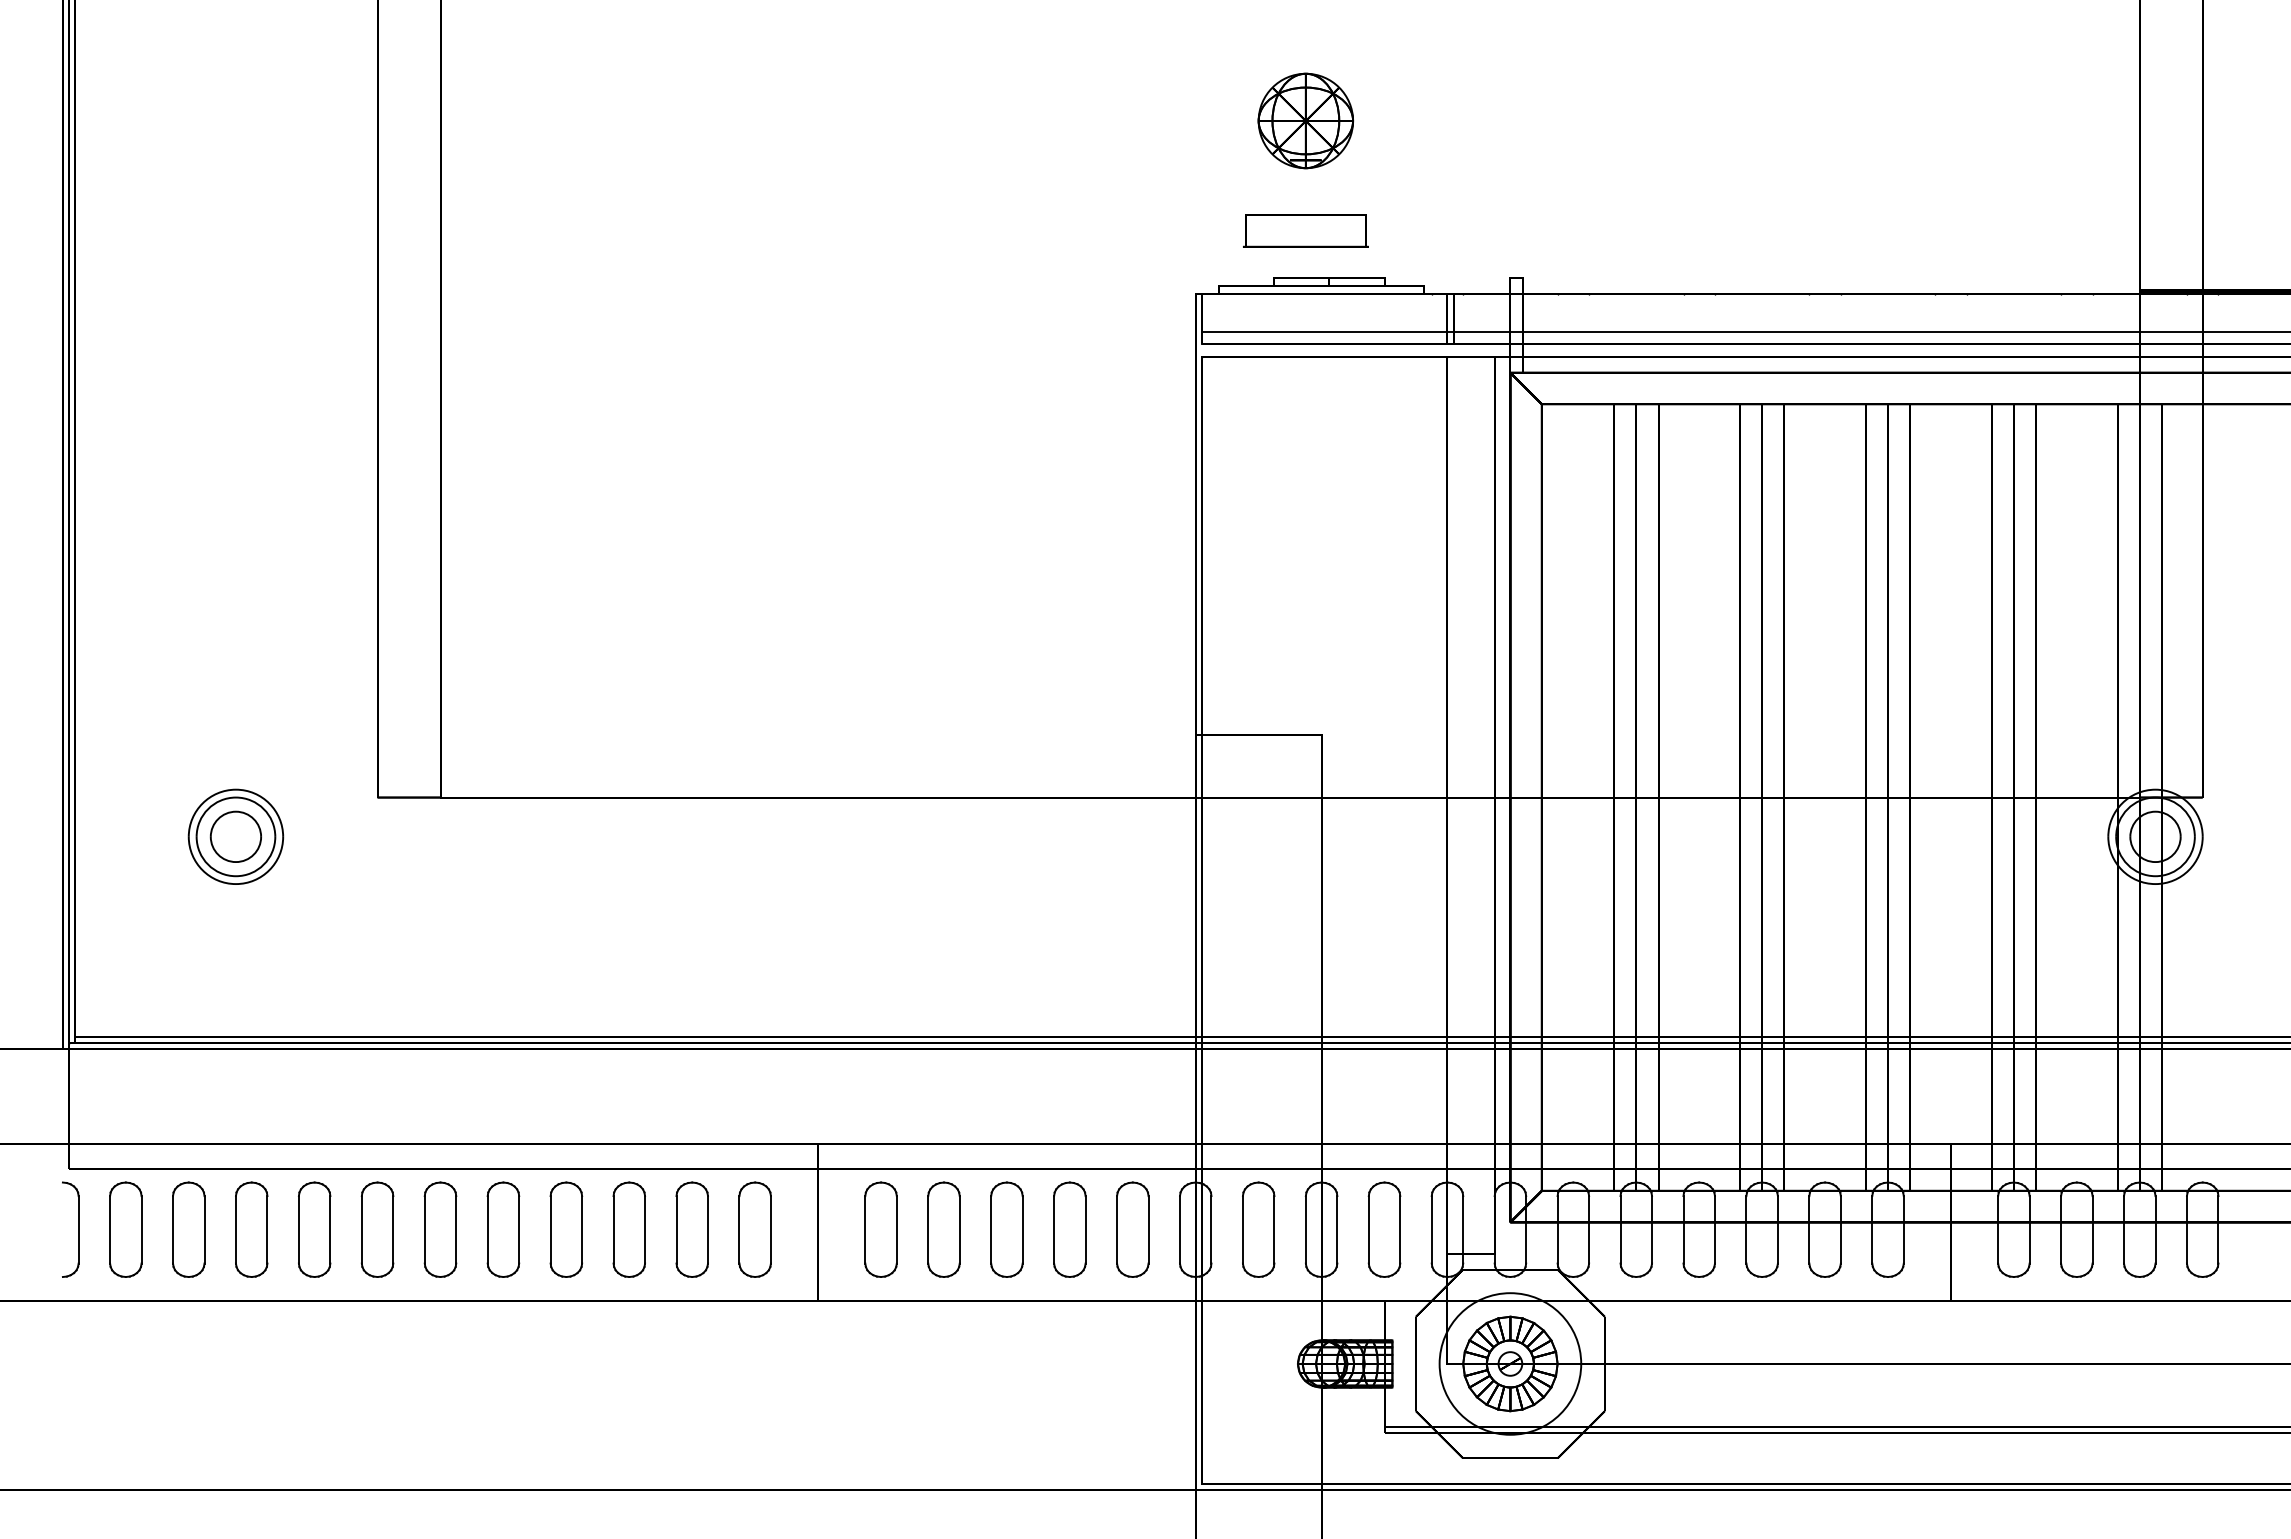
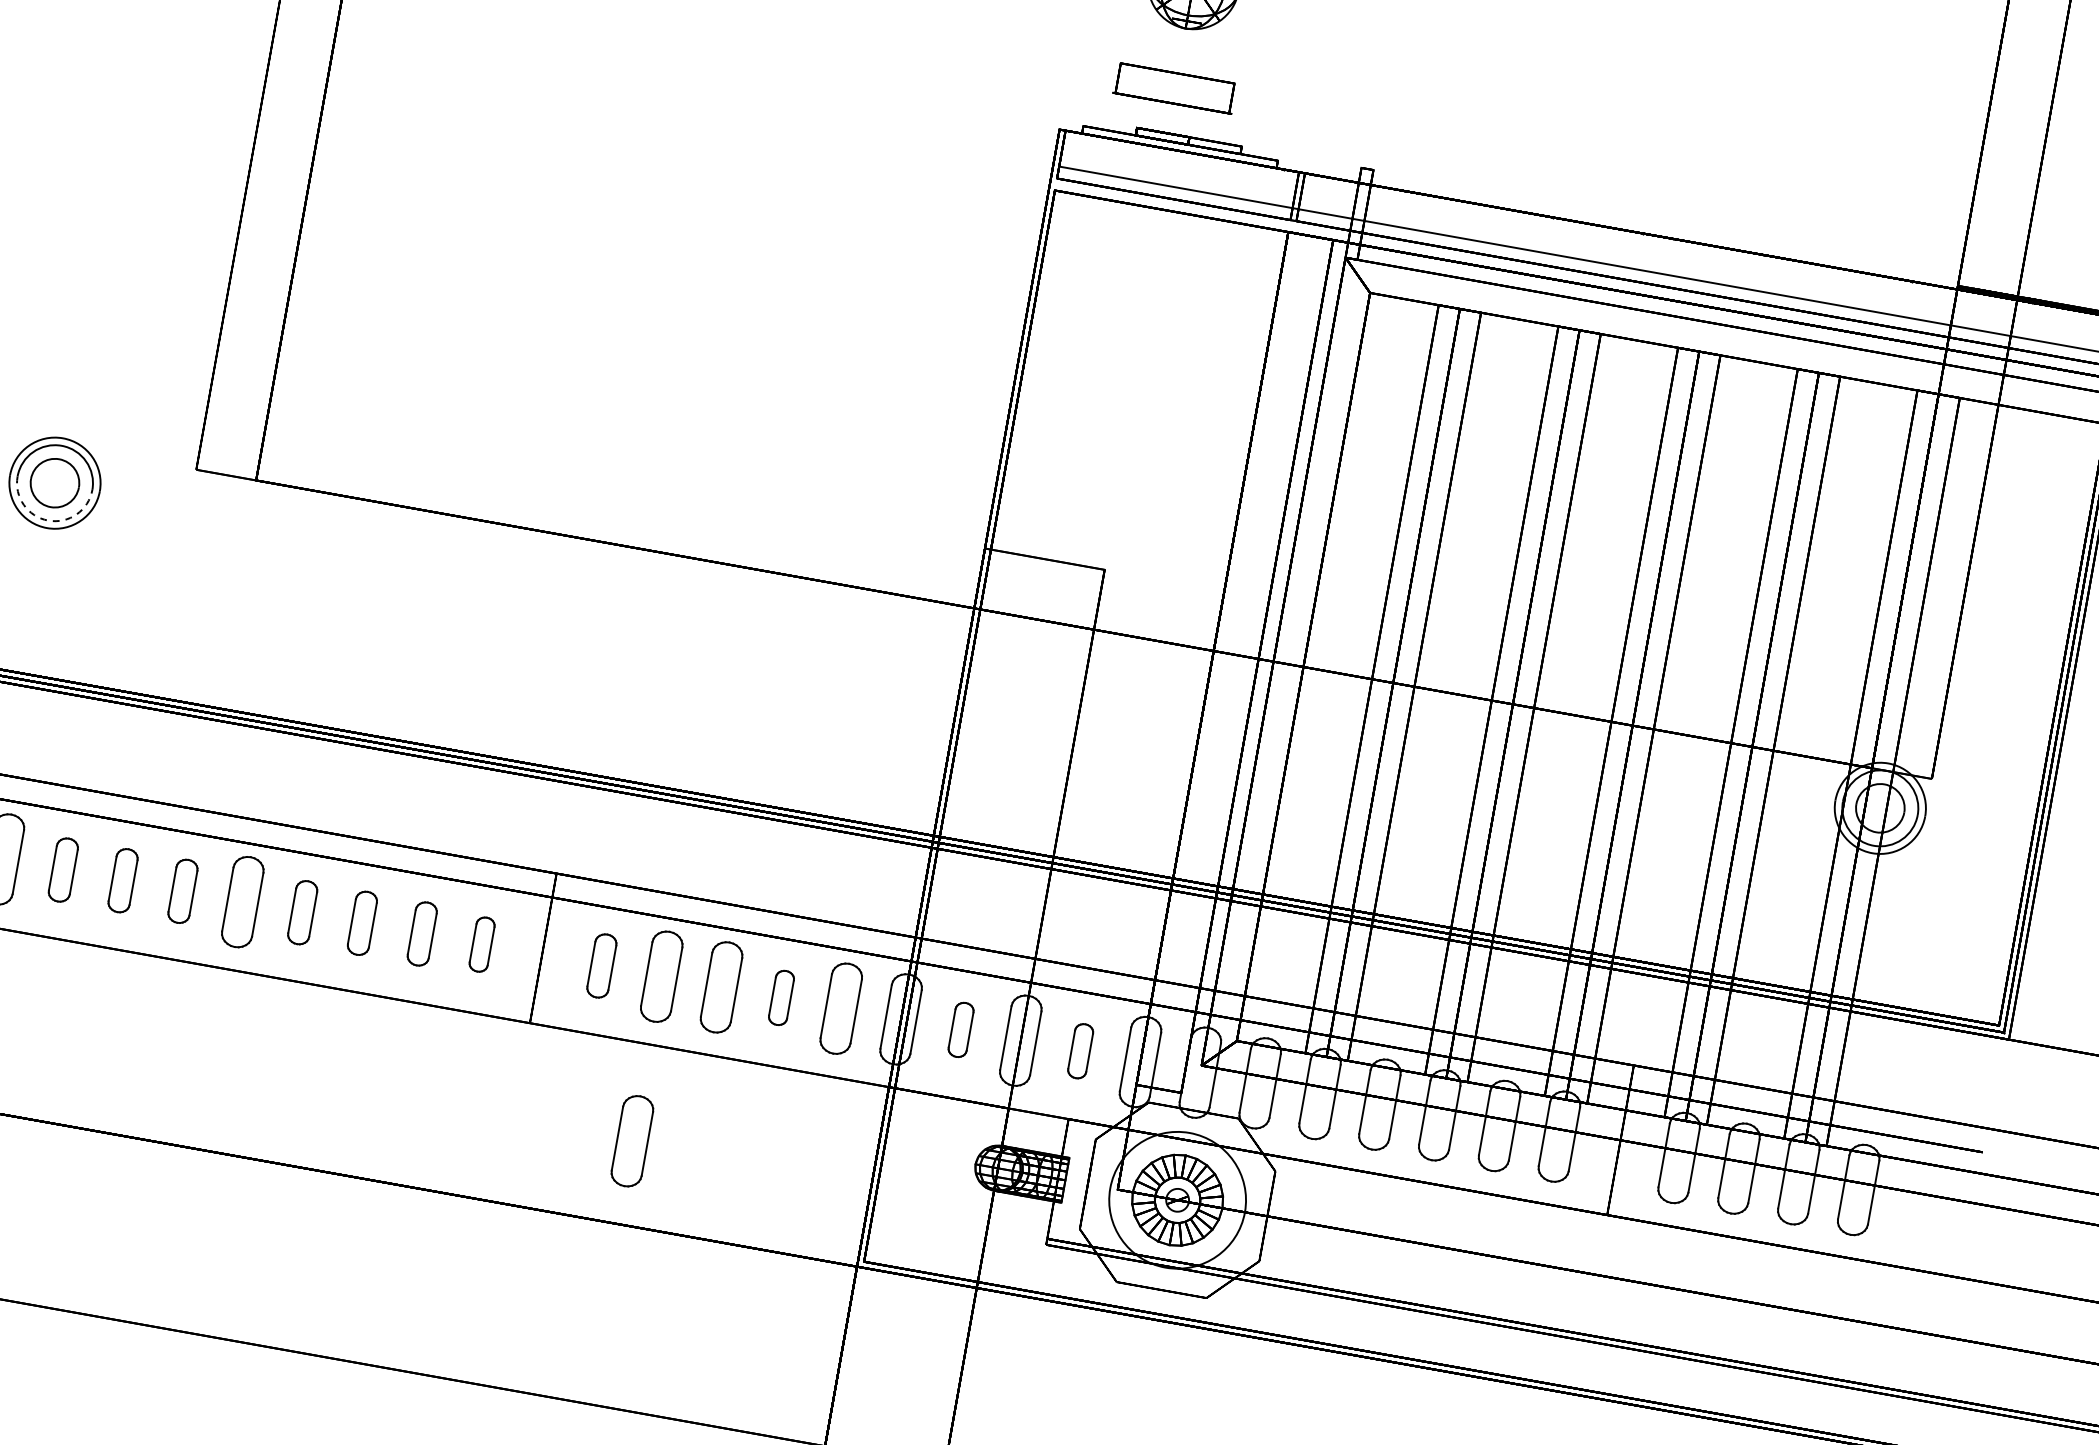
arc: (235, 876) -> (47, 520), solid -> dashed
part: (314, 1229) -> (63, 869), size x0.7
part: (377, 1229) -> (123, 880), size x0.7
part: (440, 1229) -> (182, 891), size x0.7
part: (566, 1229) -> (302, 912), size x0.7
part: (628, 1229) -> (361, 923), size x0.7
part: (691, 1229) -> (421, 933), size x0.7
part: (754, 1229) -> (481, 944), size x0.6
part: (880, 1229) -> (601, 965), size x0.7
part: (1069, 1229) -> (781, 997), size x0.6
part: (1258, 1229) -> (960, 1029), size x0.6
part: (1384, 1229) -> (1080, 1051), size x0.6
part: (943, 1402) -> (632, 1140), added

